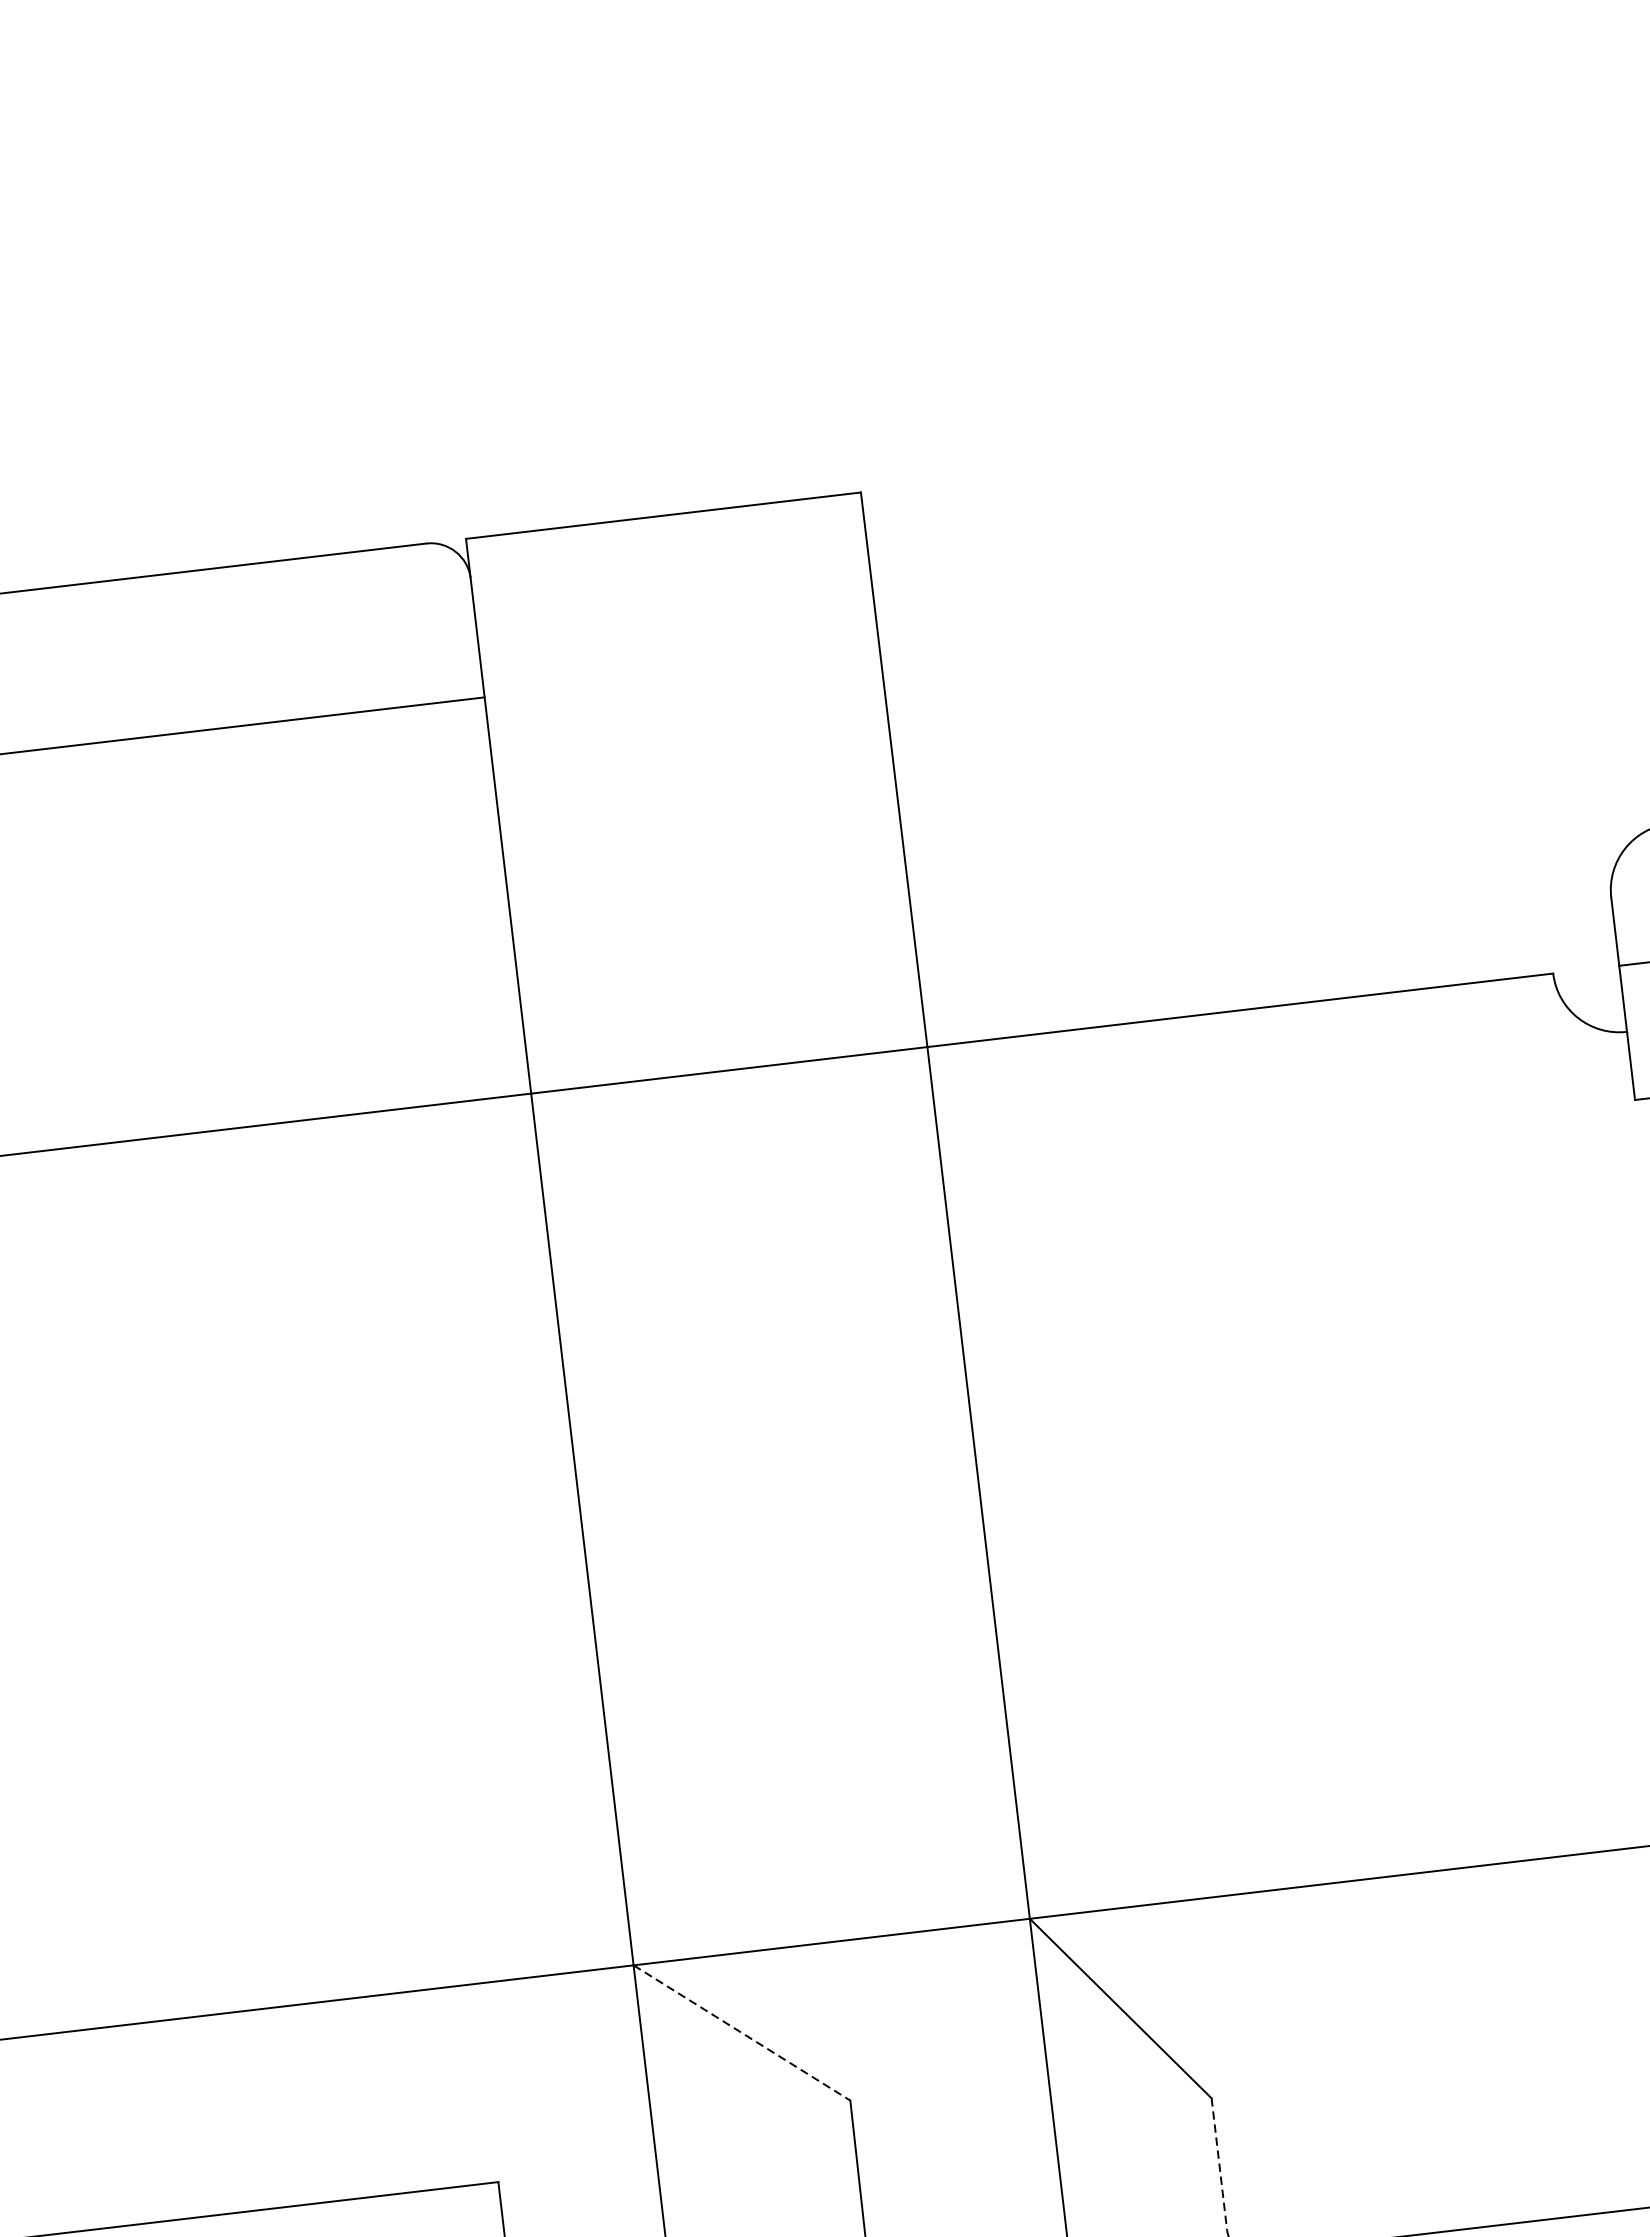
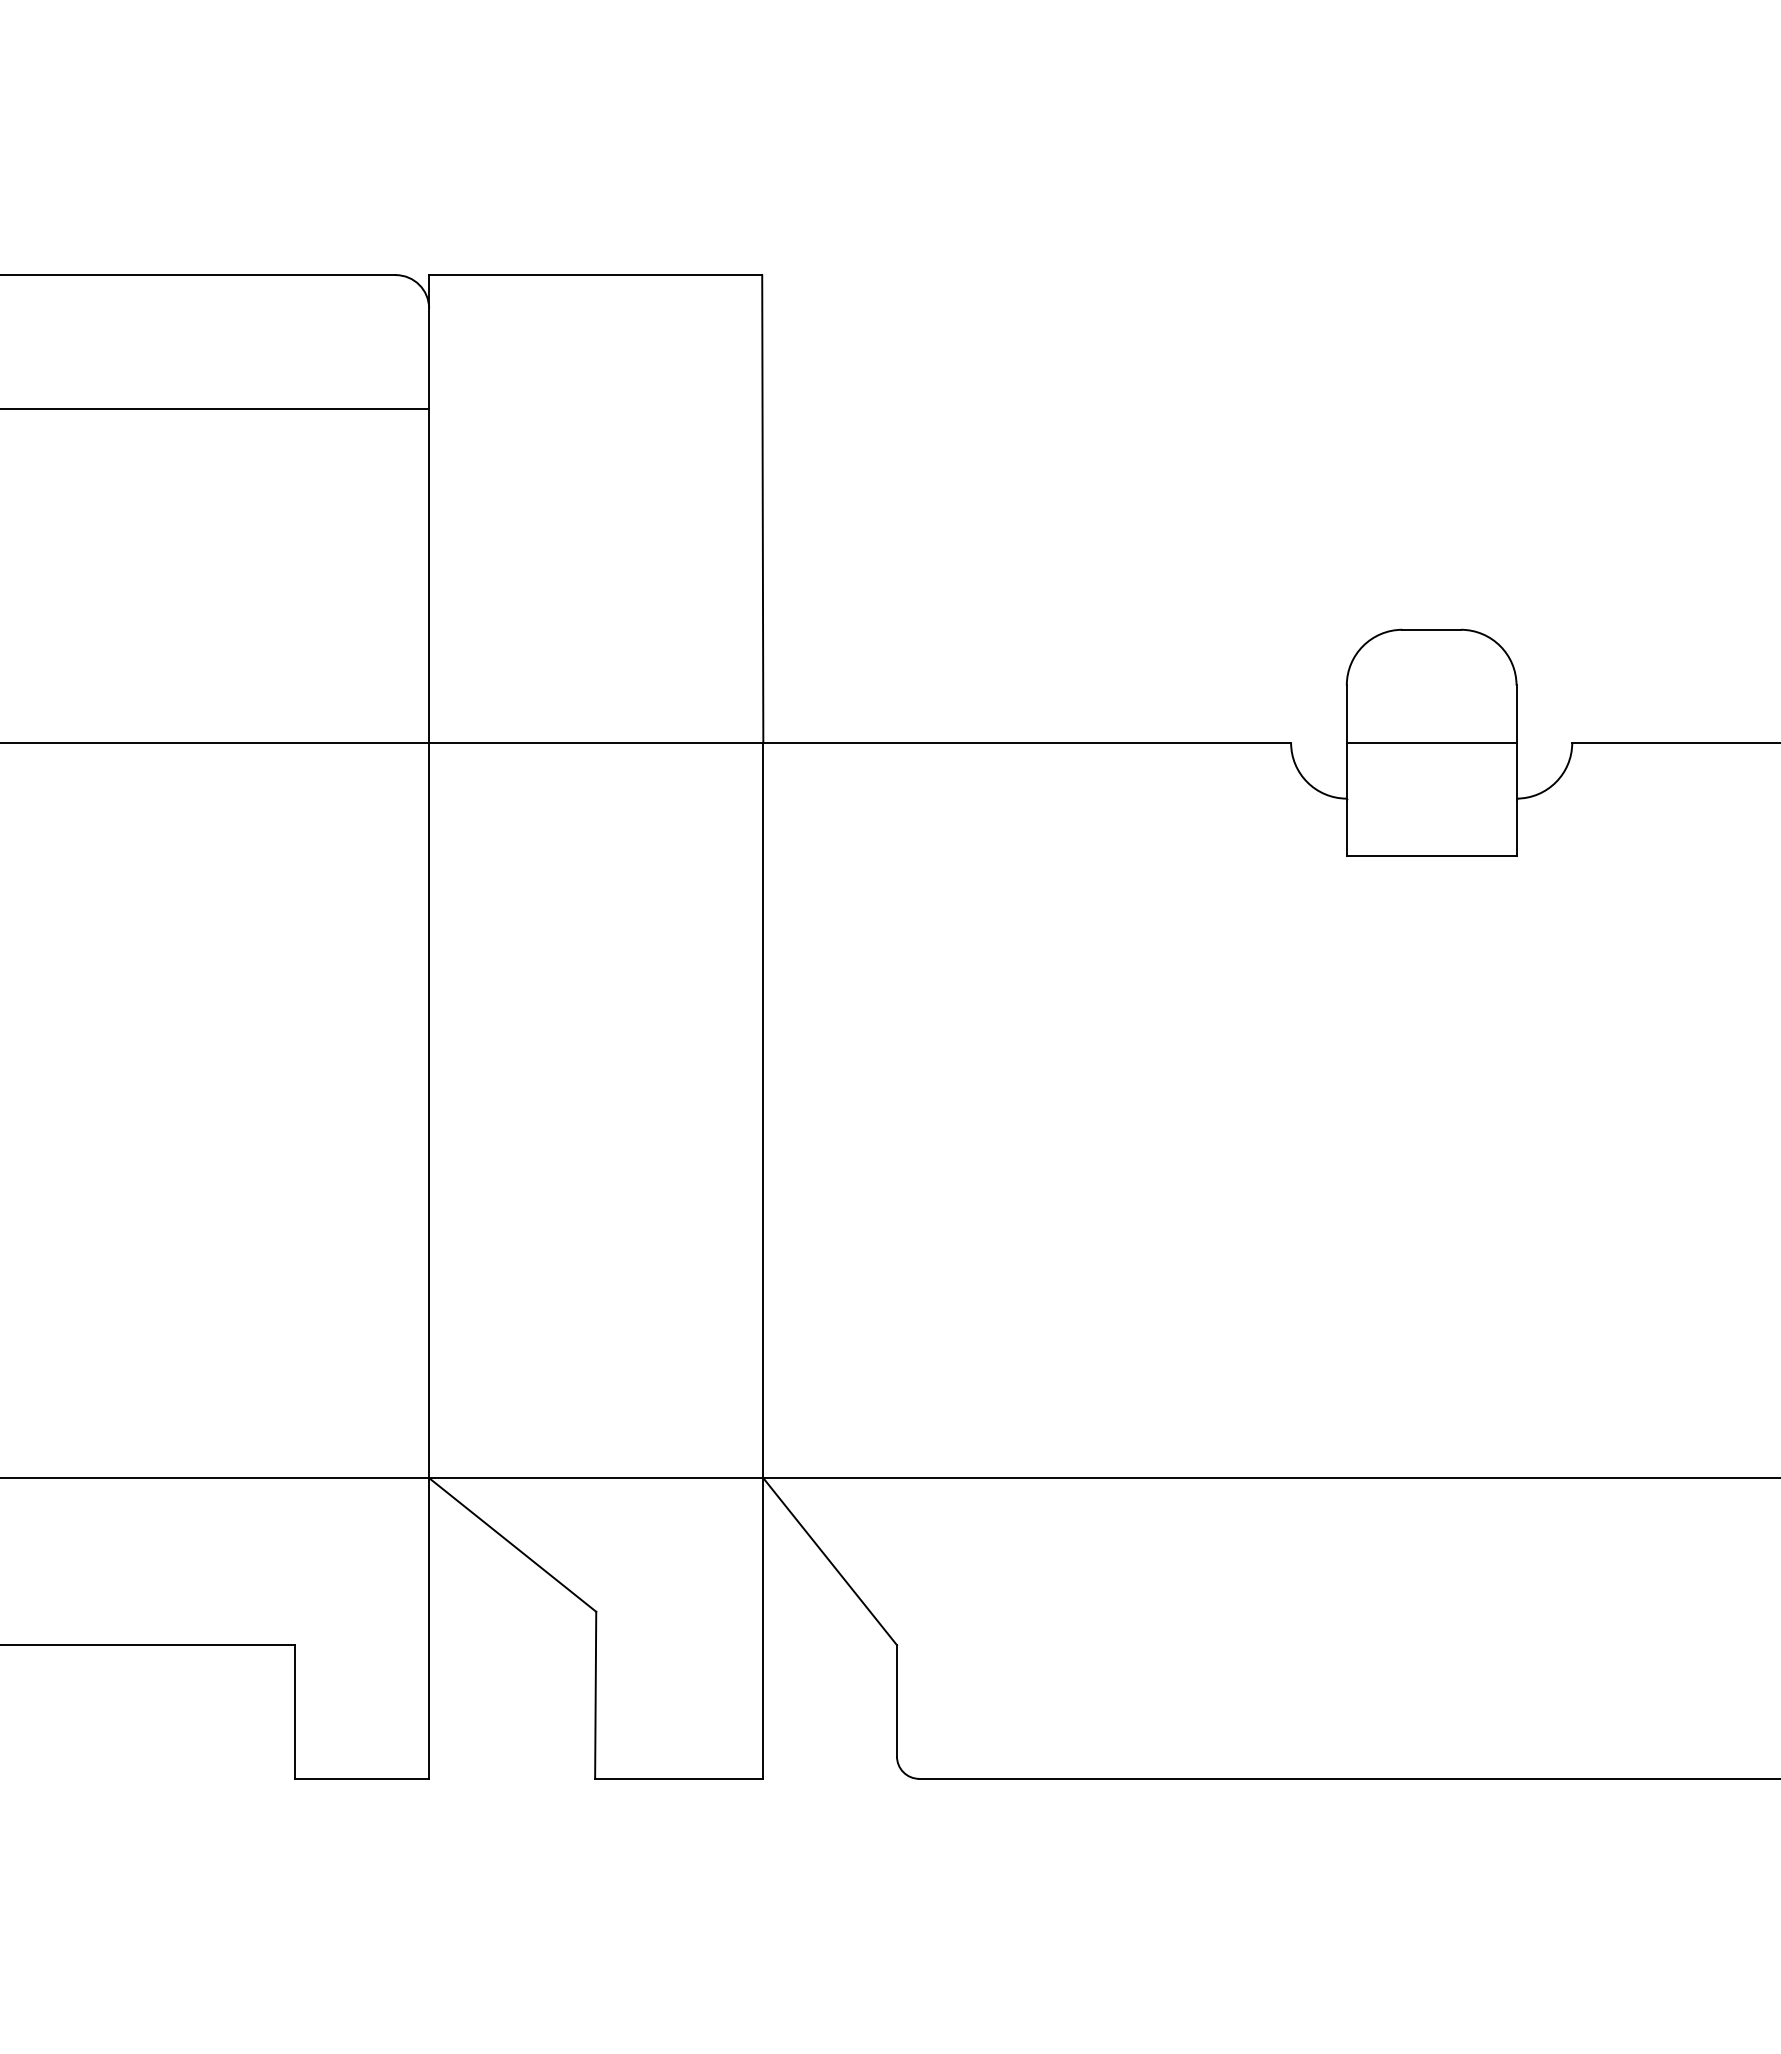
line: (741, 2032) -> (512, 1544), dashed -> solid
line: (1219, 2163) -> (897, 1700), dashed -> solid

